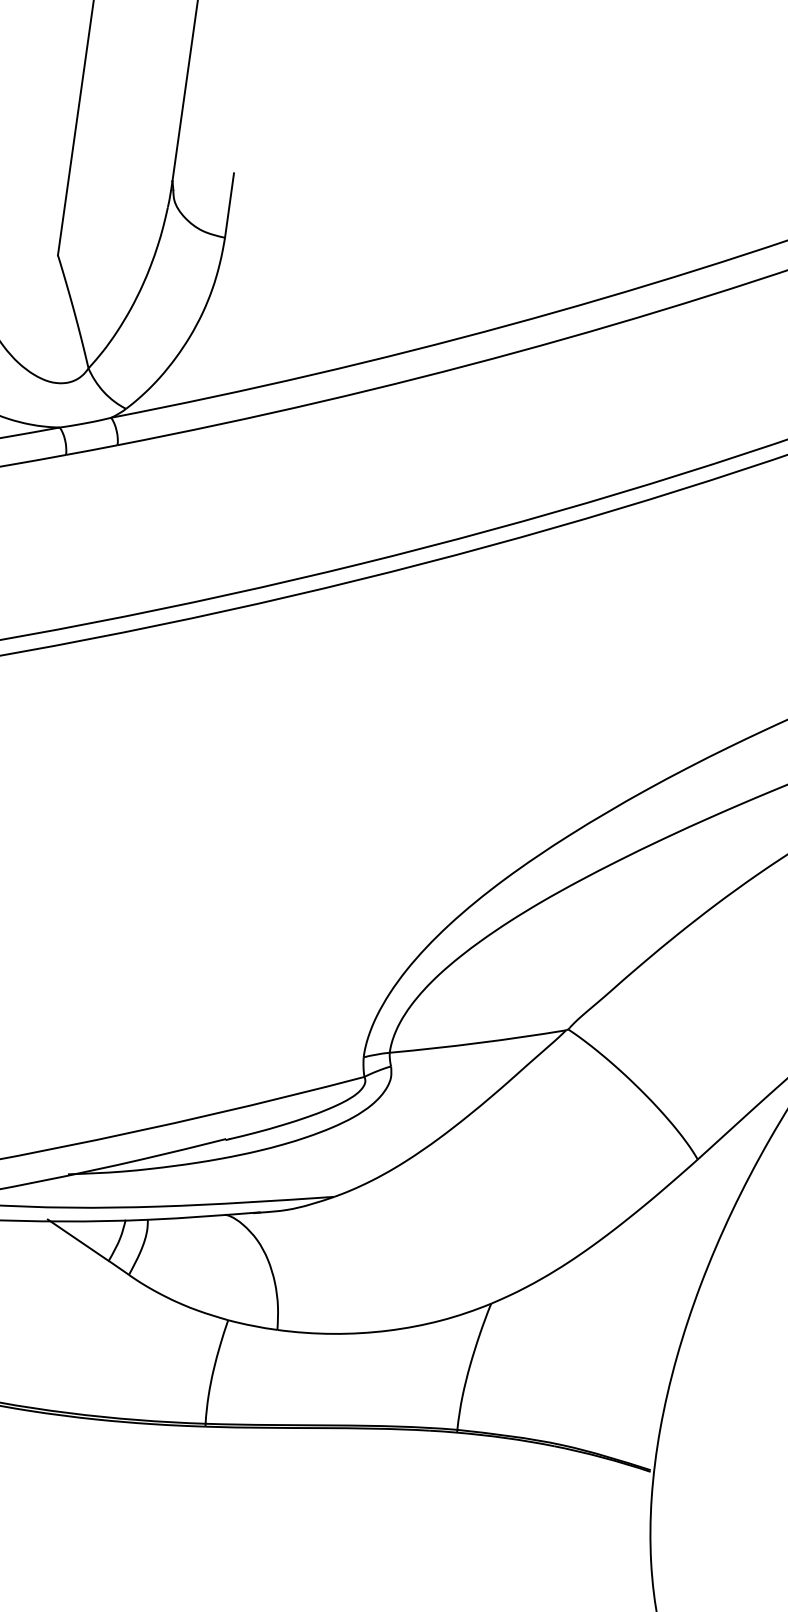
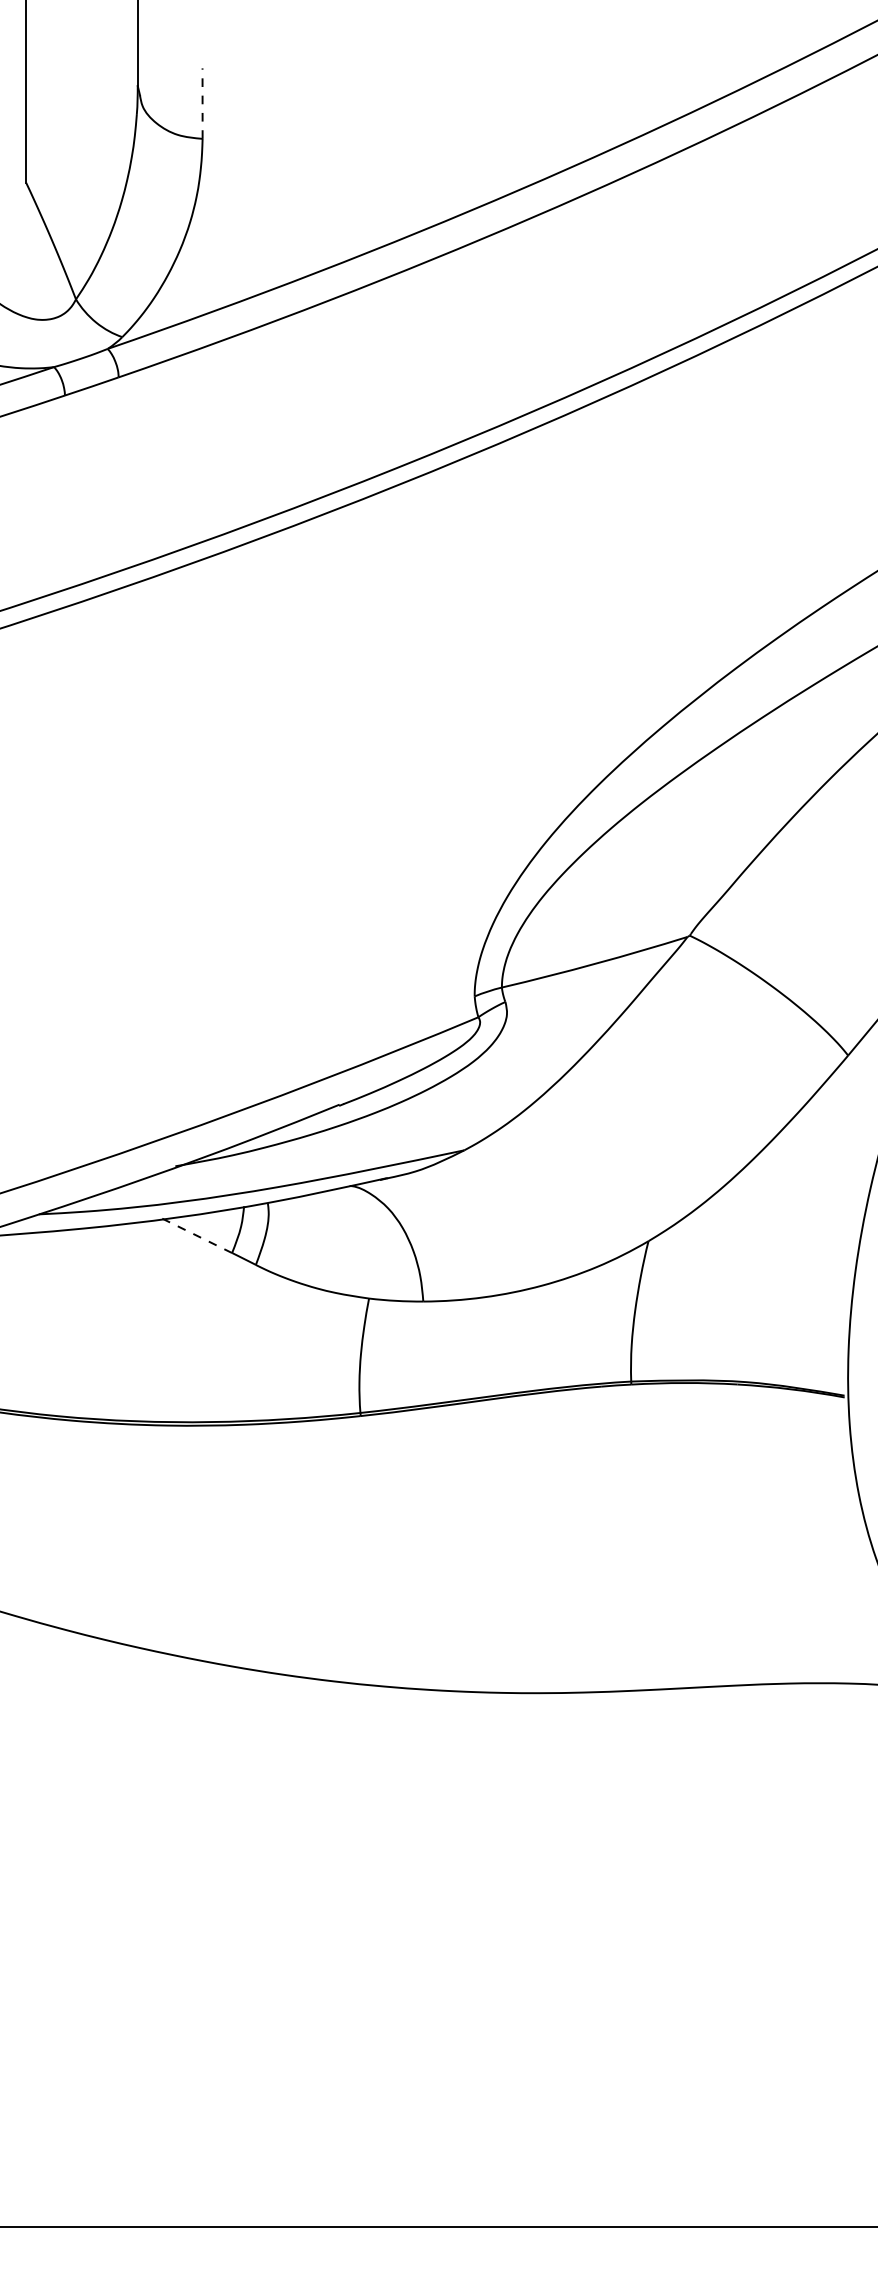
line: (229, 205) -> (202, 103), solid -> dashed
line: (78, 1240) -> (196, 1235), solid -> dashed

